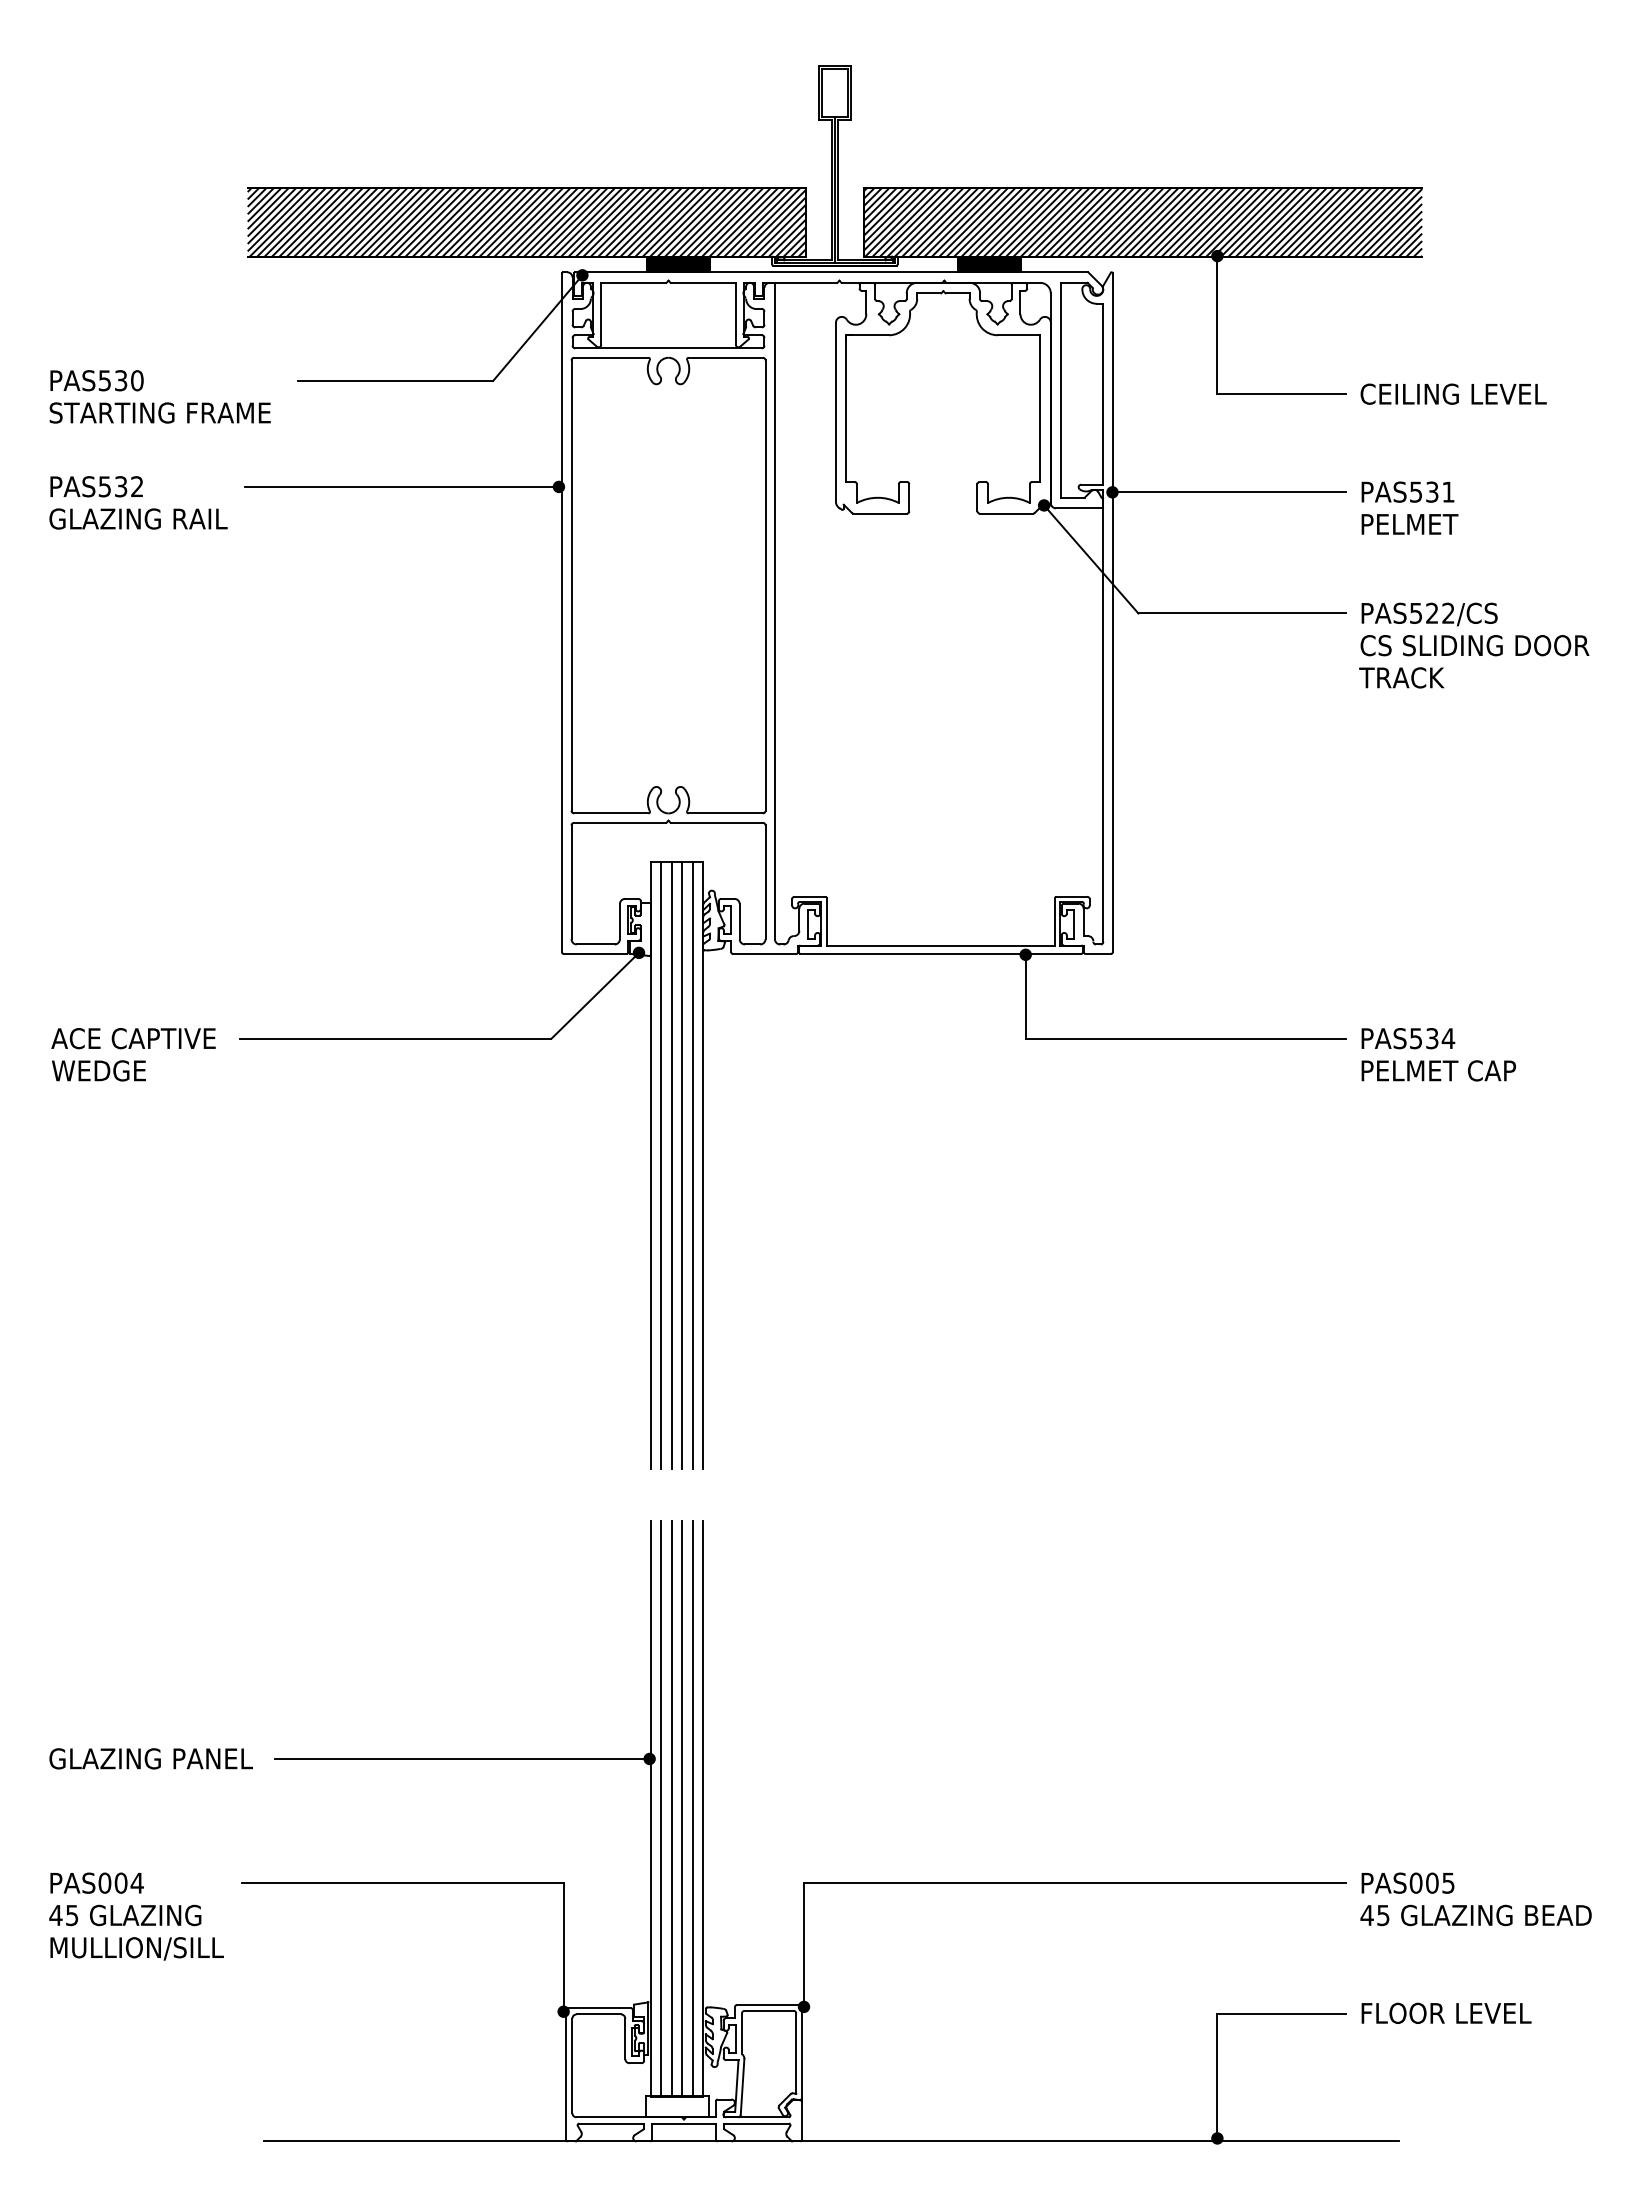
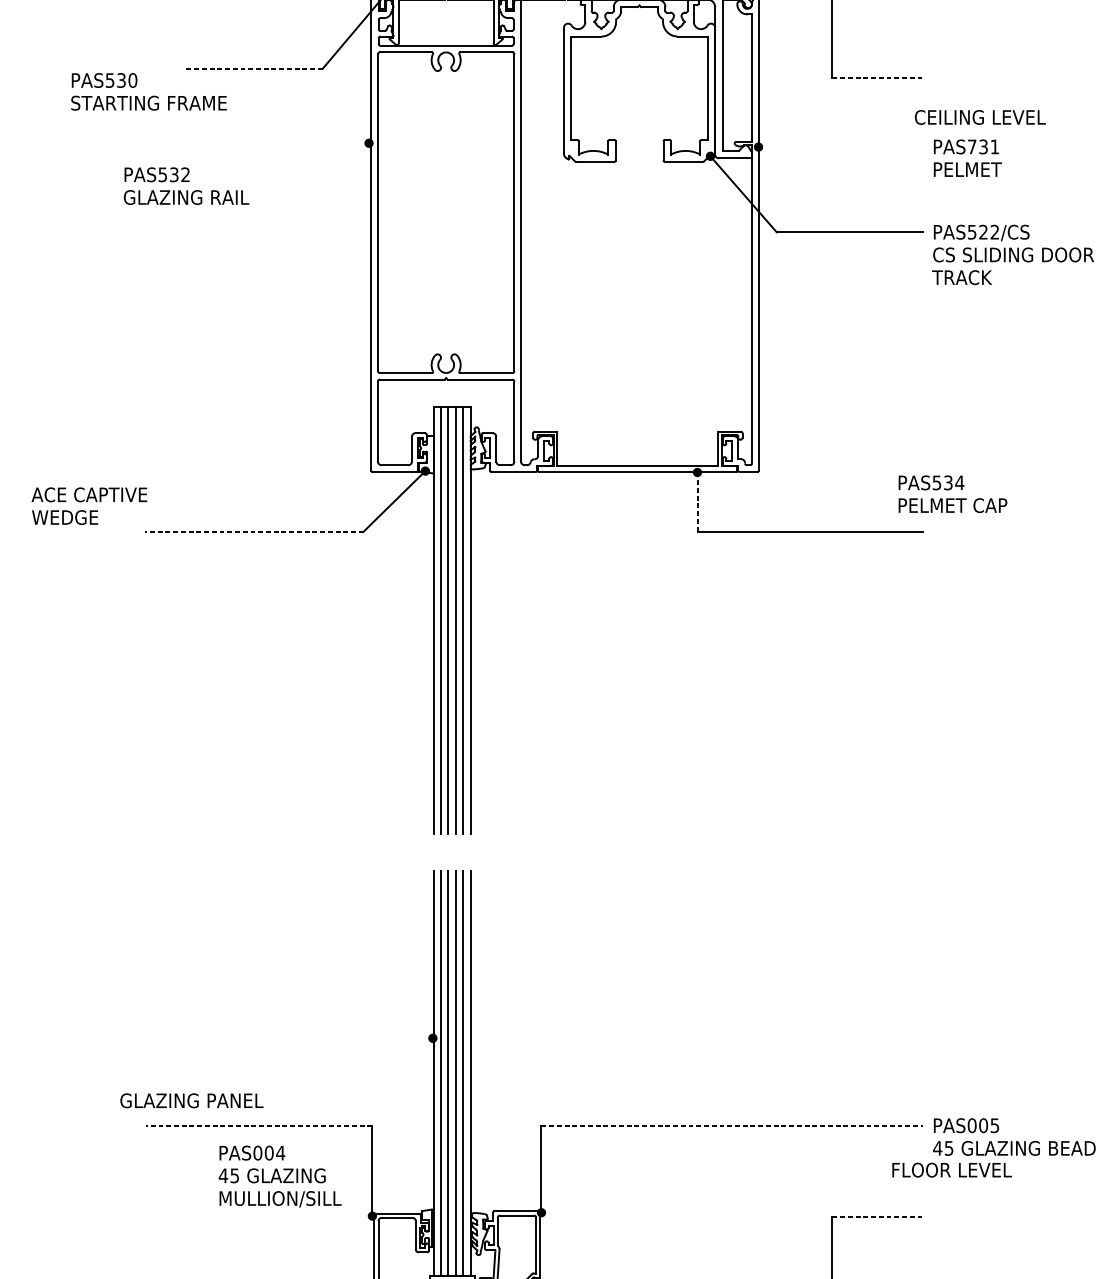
line: (395, 380) -> (254, 68), solid -> dashed
text: (1453, 393) -> (980, 116), moved
line: (1282, 394) -> (878, 78), solid -> dashed
text: (159, 396) -> (148, 91), moved
line: (401, 486) -> (258, 142), removed
text: (1416, 491) -> (972, 146), PAS531 -> PAS731
line: (1229, 492) -> (840, 147), removed
text: (138, 502) -> (186, 185), moved
line: (1025, 996) -> (697, 501), solid -> dashed
line: (395, 1038) -> (254, 531), solid -> dashed
text: (133, 1054) -> (89, 506), moved
text: (1438, 1054) -> (952, 494), moved
text: (150, 1758) -> (191, 1100), moved
line: (462, 1758) -> (301, 1037), removed
line: (402, 1883) -> (258, 1125), solid -> dashed
line: (1075, 1883) -> (732, 1125), solid -> dashed
text: (136, 1916) -> (280, 1176), moved
text: (1446, 2012) -> (952, 1169), moved
line: (1282, 2013) -> (878, 1217), solid -> dashed

